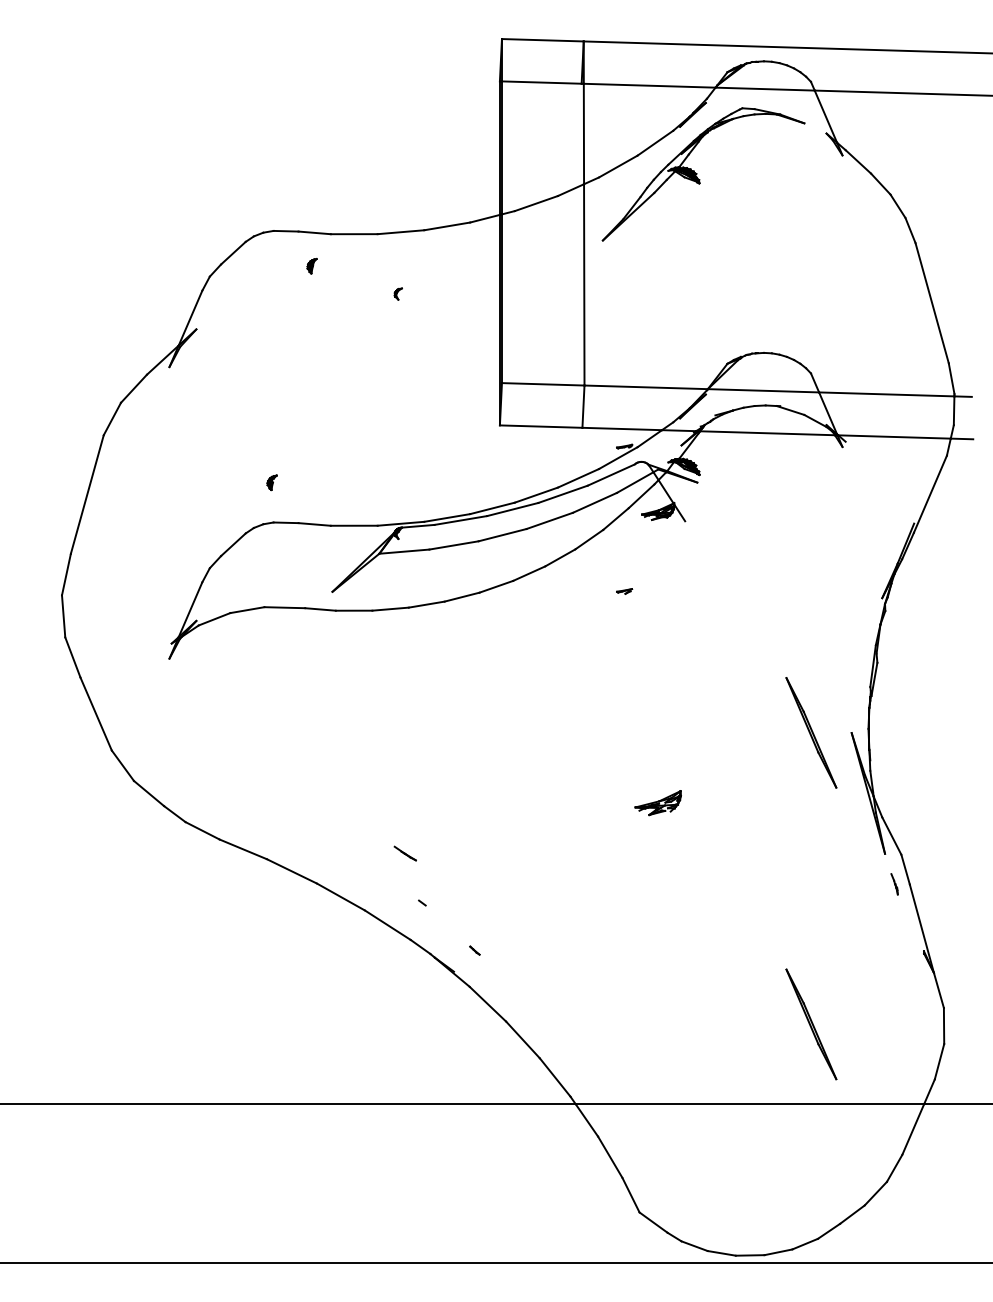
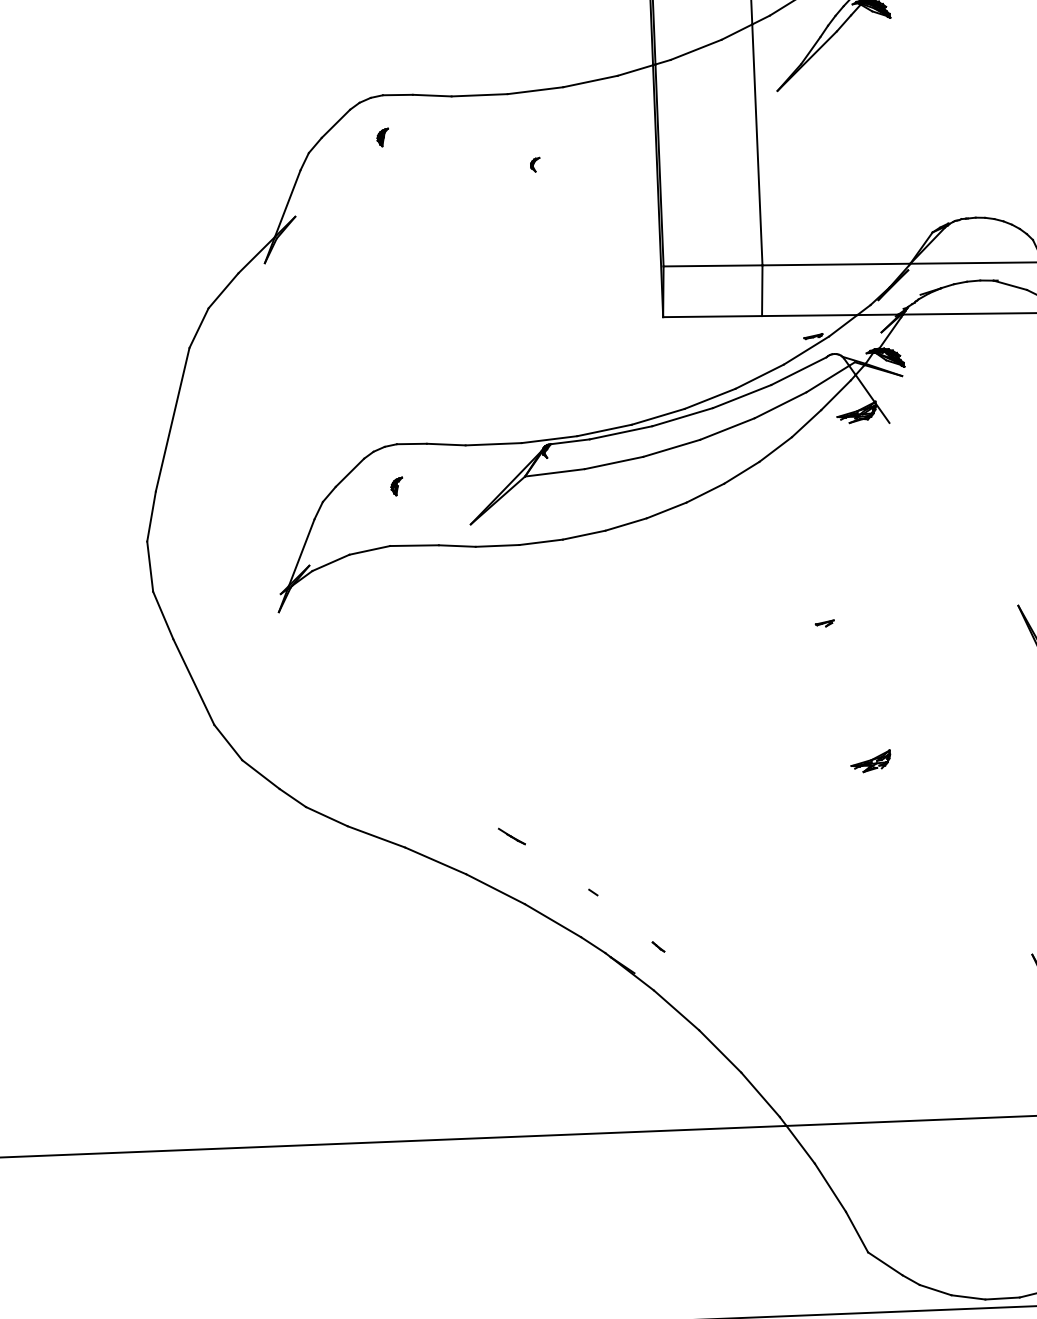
part: (311, 266) -> (382, 137), moved
part: (271, 482) -> (396, 486), moved
part: (624, 591) -> (824, 623), moved
part: (658, 802) -> (871, 760), size x0.71
line: (404, 853) -> (510, 836), moved

